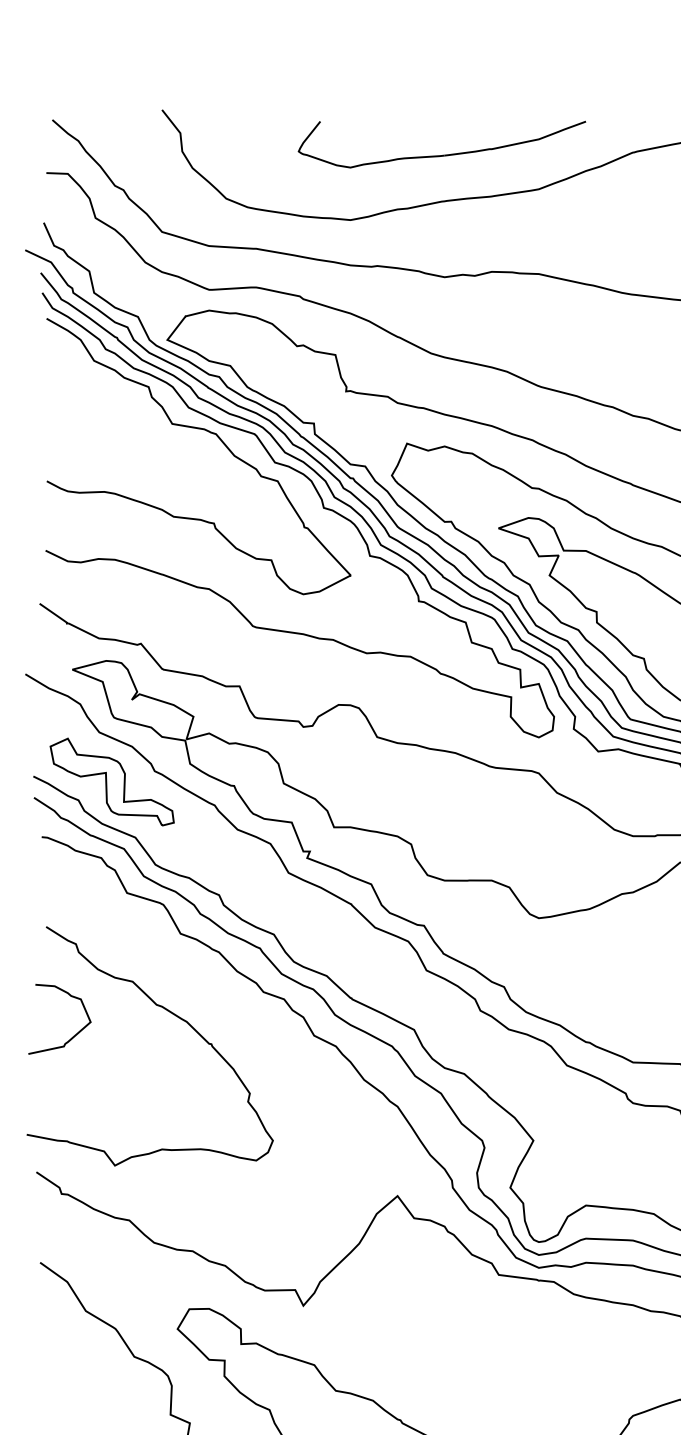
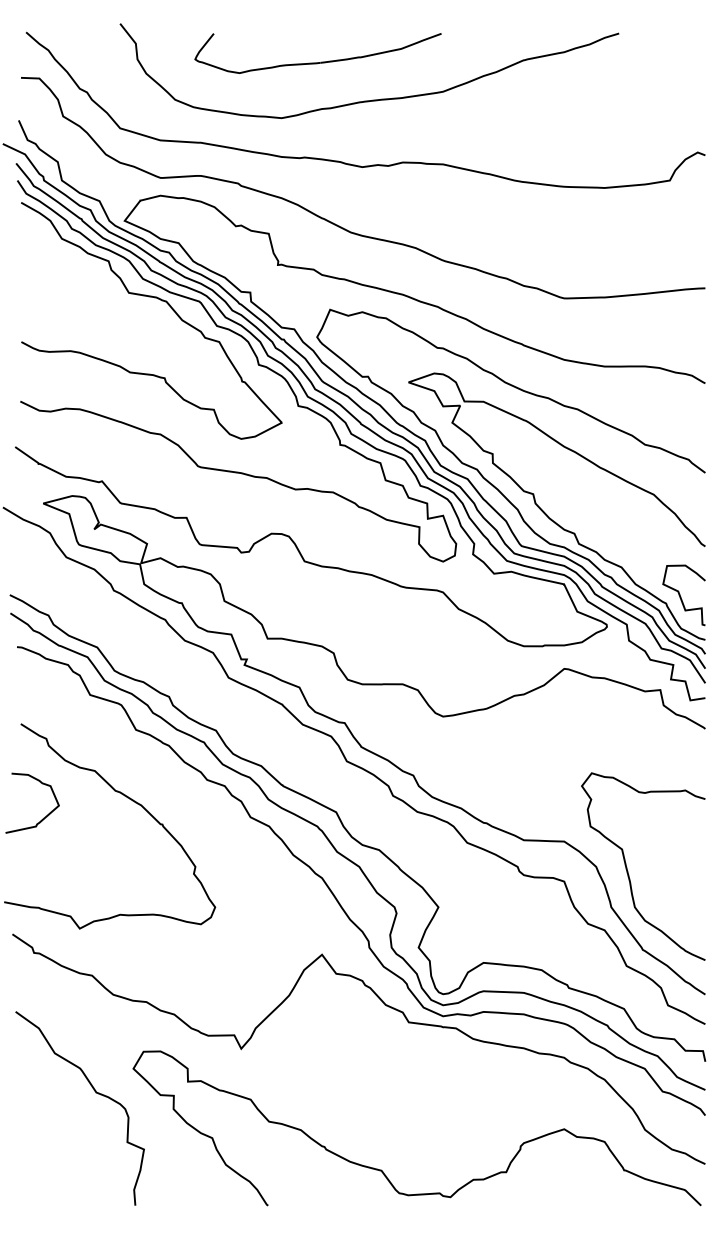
part: (445, 153) -> (321, 61), moved
part: (112, 781) -> (77, 599), removed

